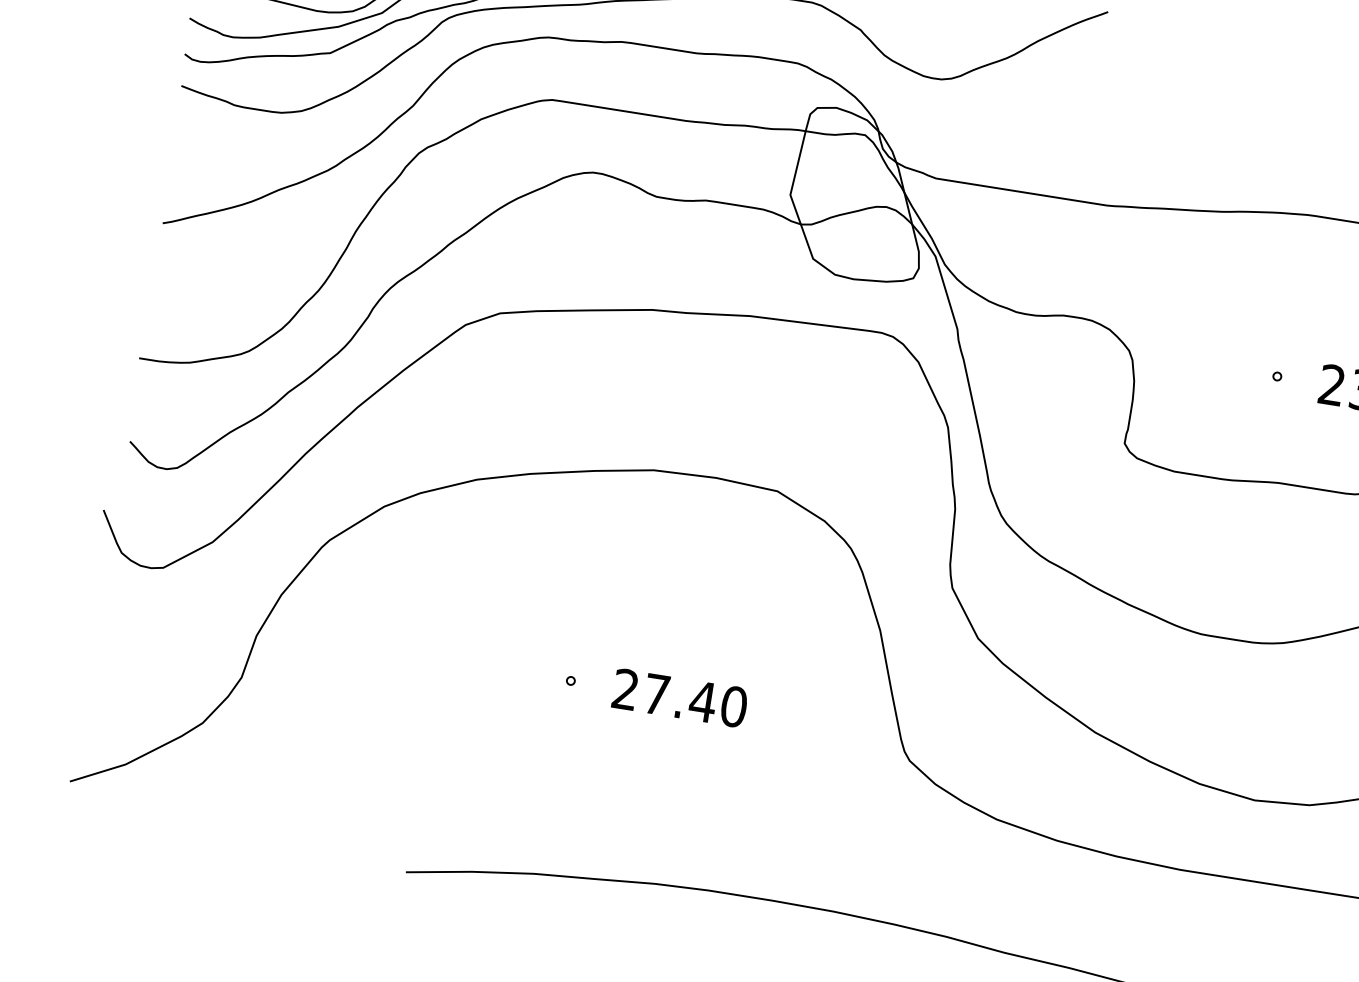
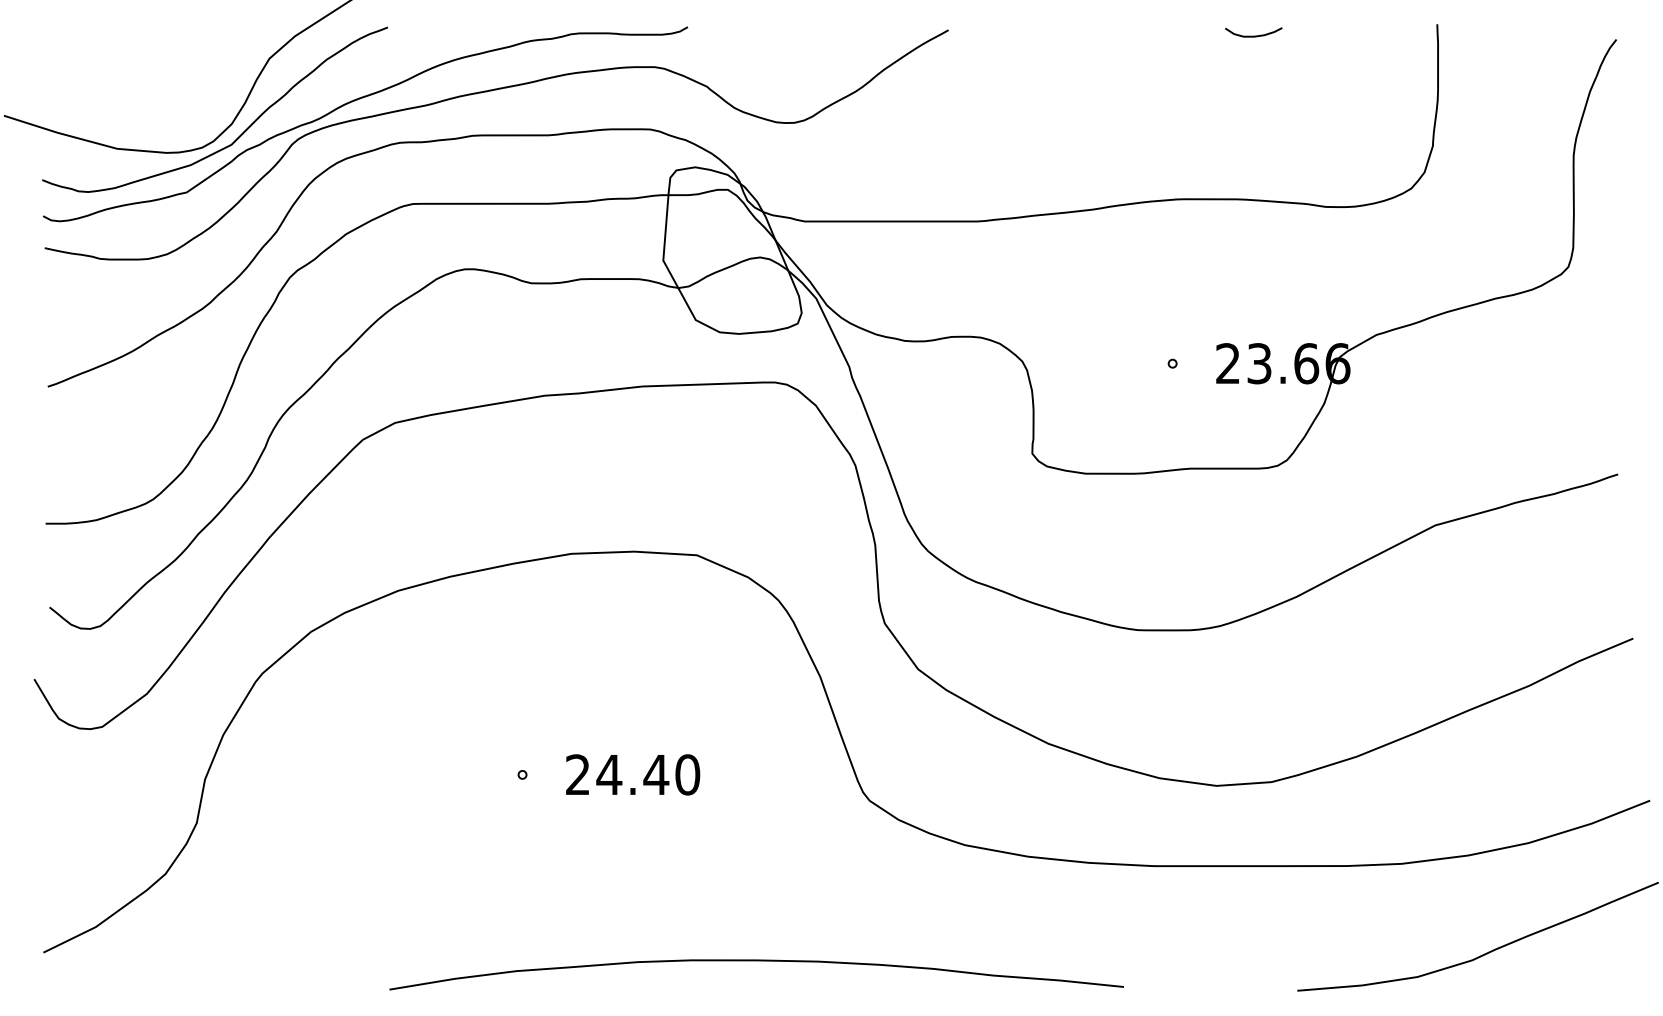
text: (656, 694) -> (609, 774), 27.40 -> 24.40

